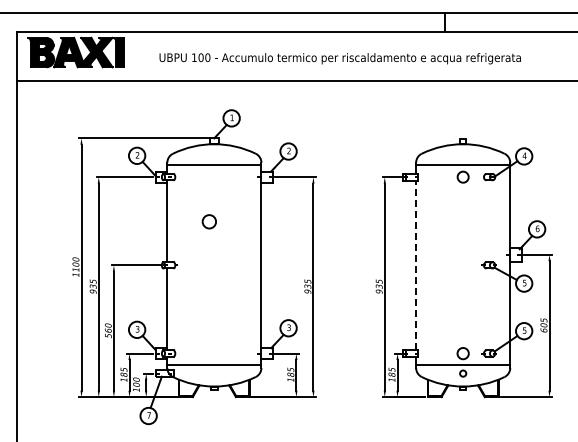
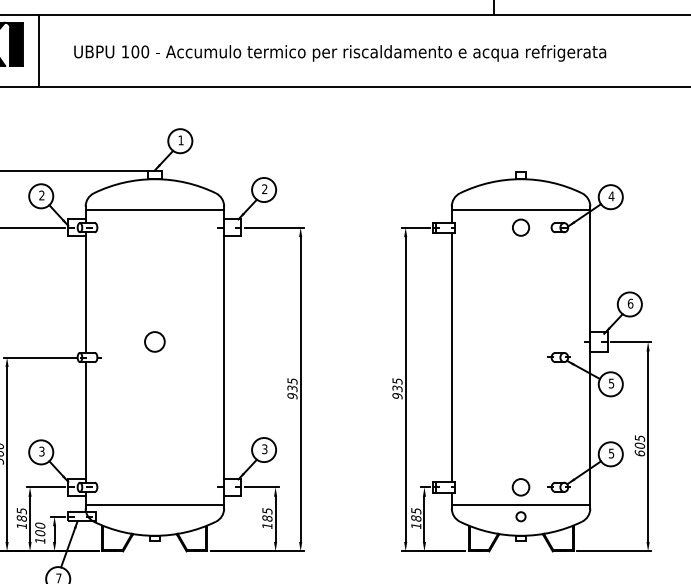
line: (135, 56) -> (38, 50), added
circle: (208, 221) -> (153, 341), moved
line: (416, 265) -> (452, 357), dashed -> solid

